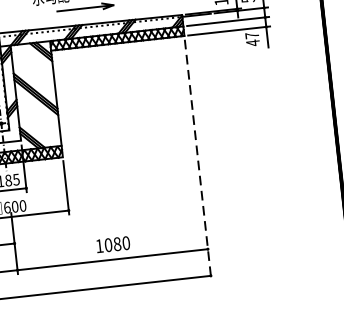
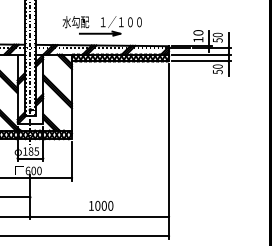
text: (252, 39) -> (217, 69), 47 -> 50
line: (198, 160) -> (169, 152), dashed -> solid
text: (116, 245) -> (103, 206), 1080 -> 1000

